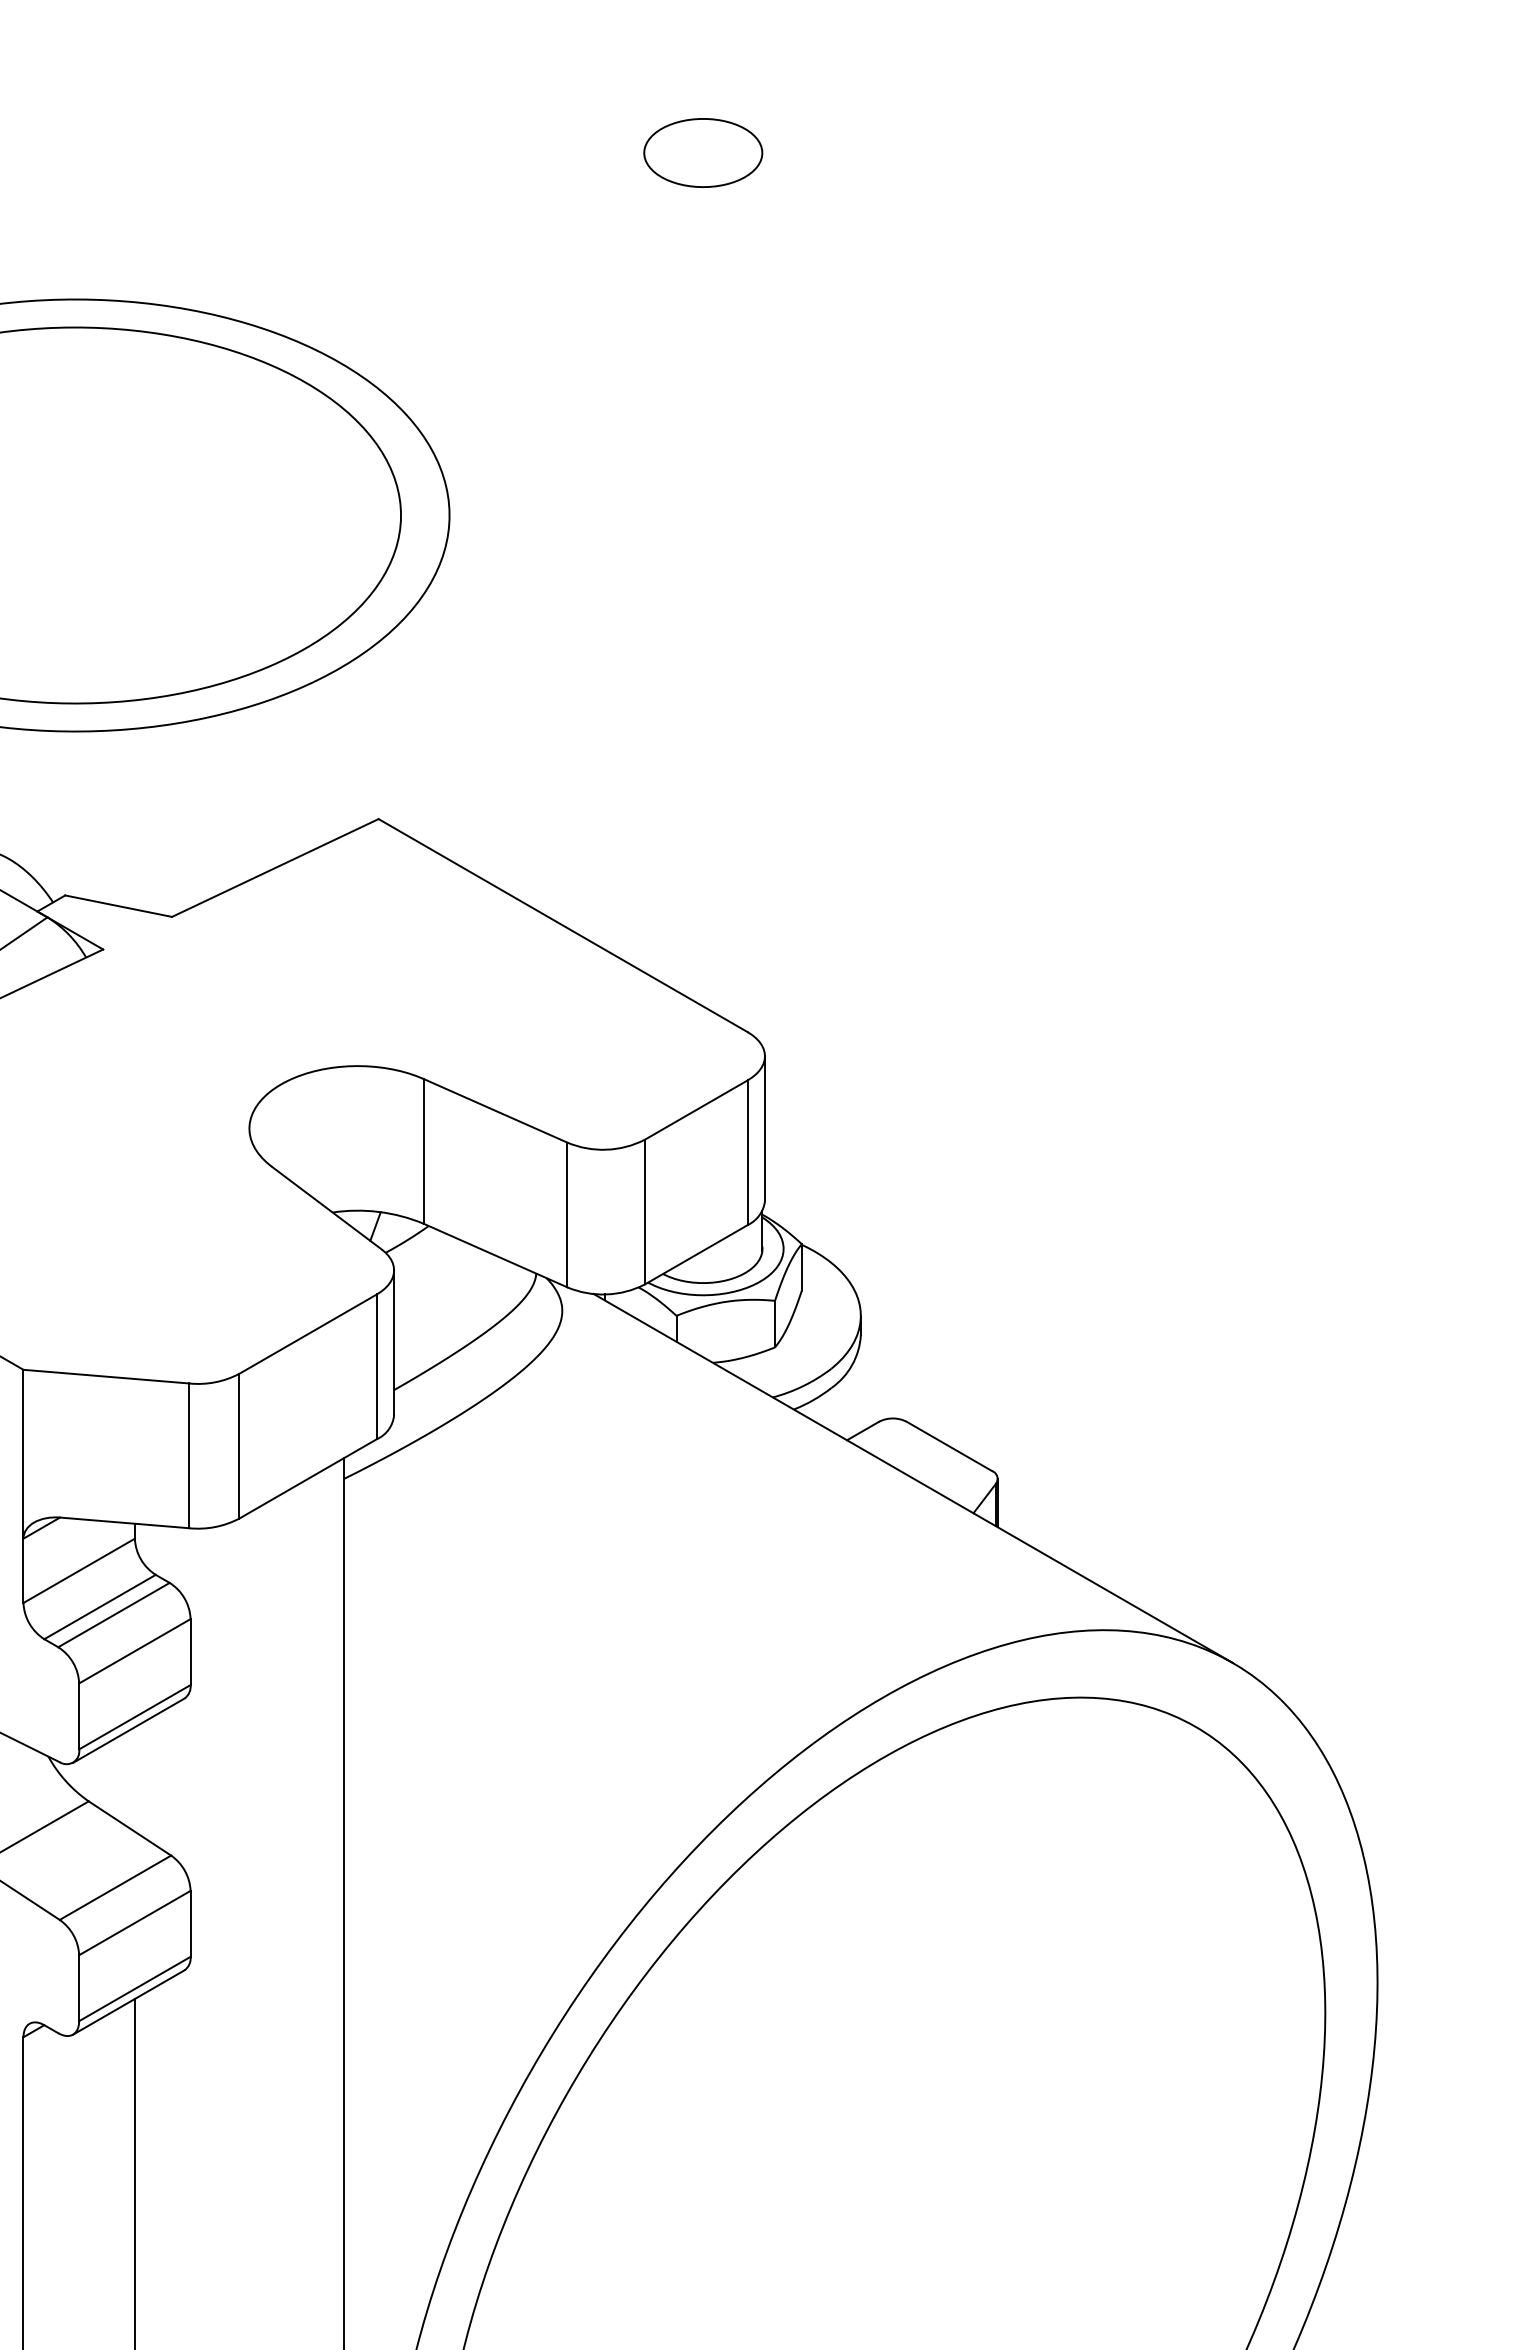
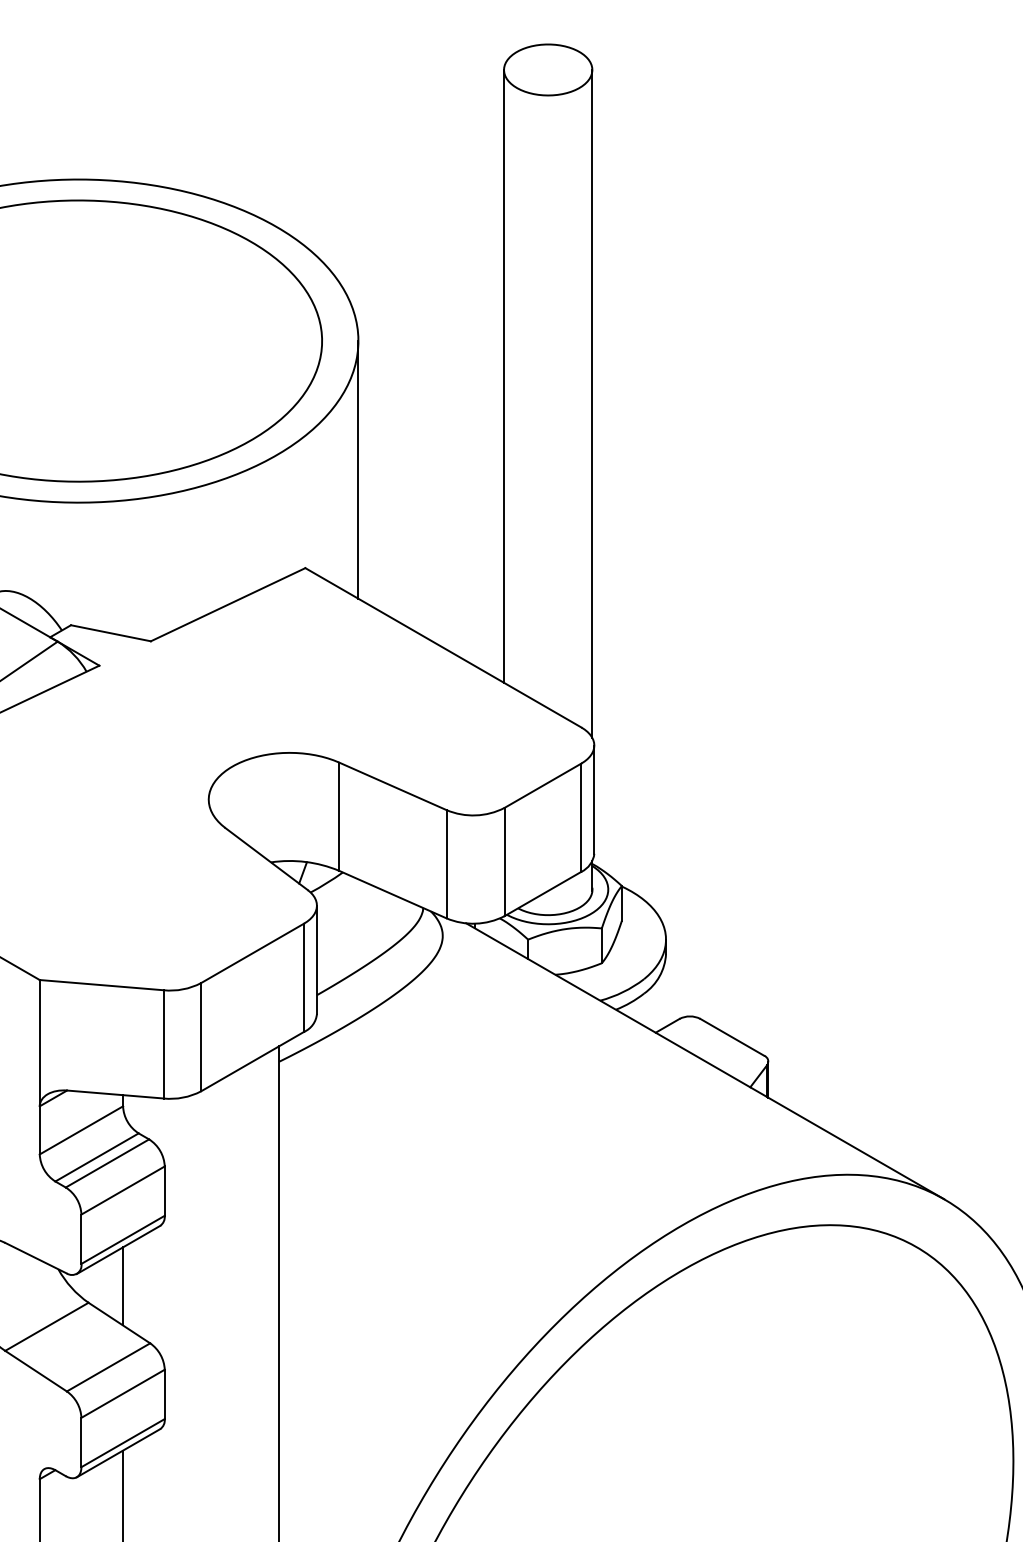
line: (644, 562) -> (504, 376), added
line: (762, 599) -> (592, 403), added
line: (449, 687) -> (358, 469), added
line: (134, 1779) -> (122, 1286), added

